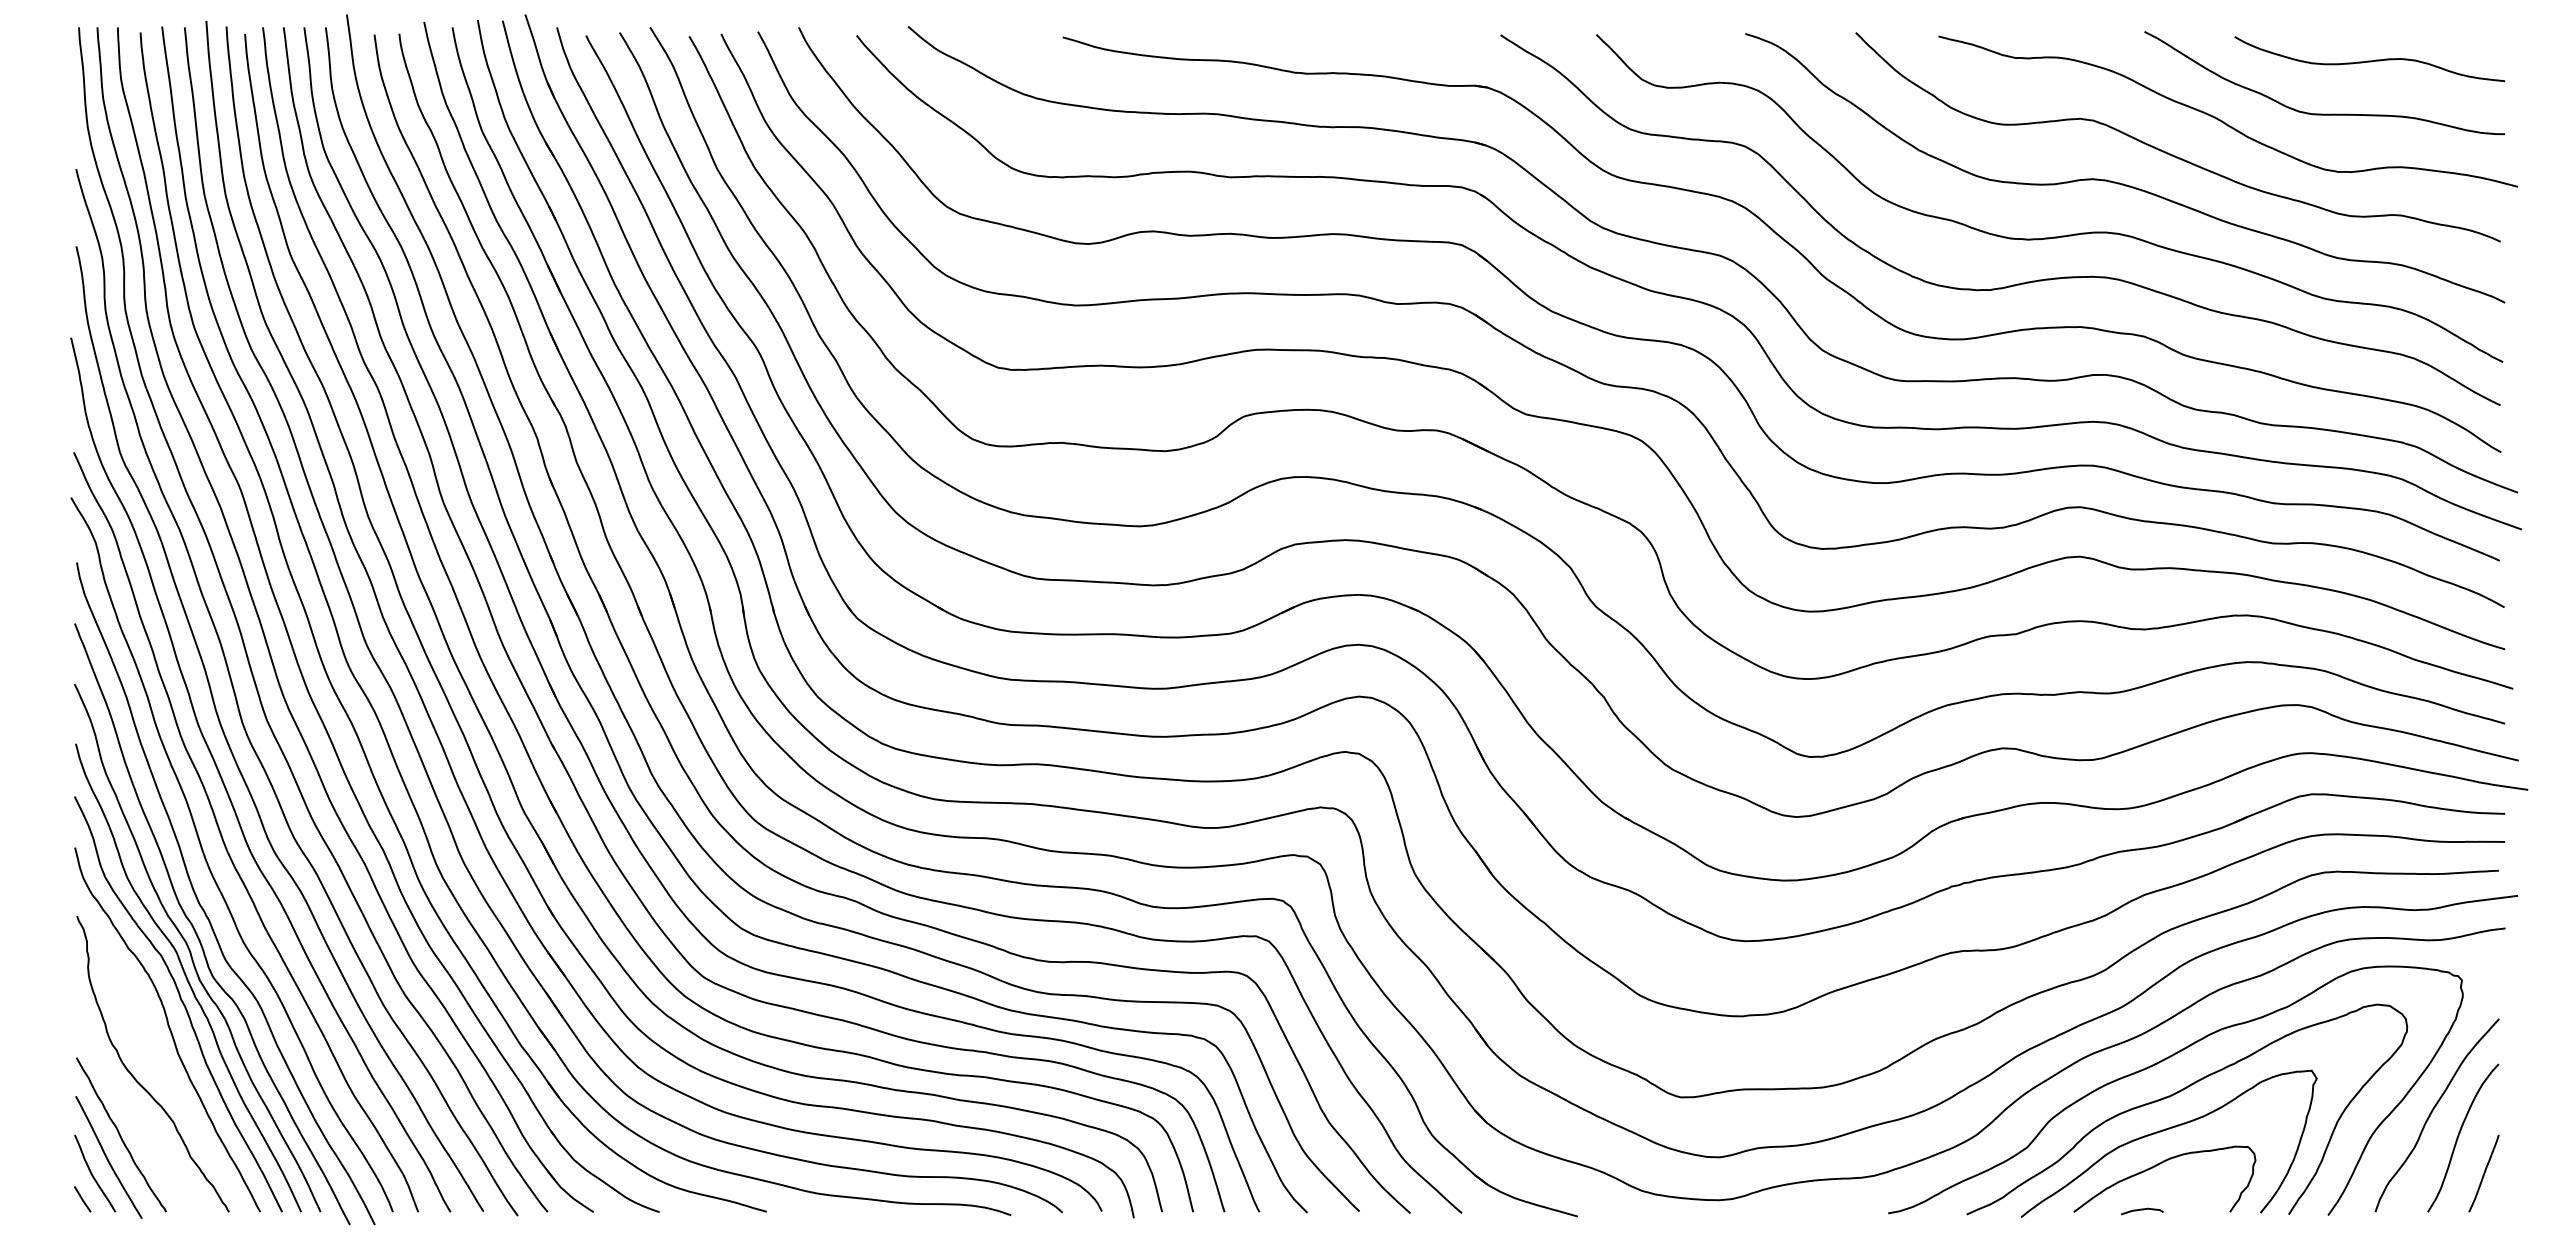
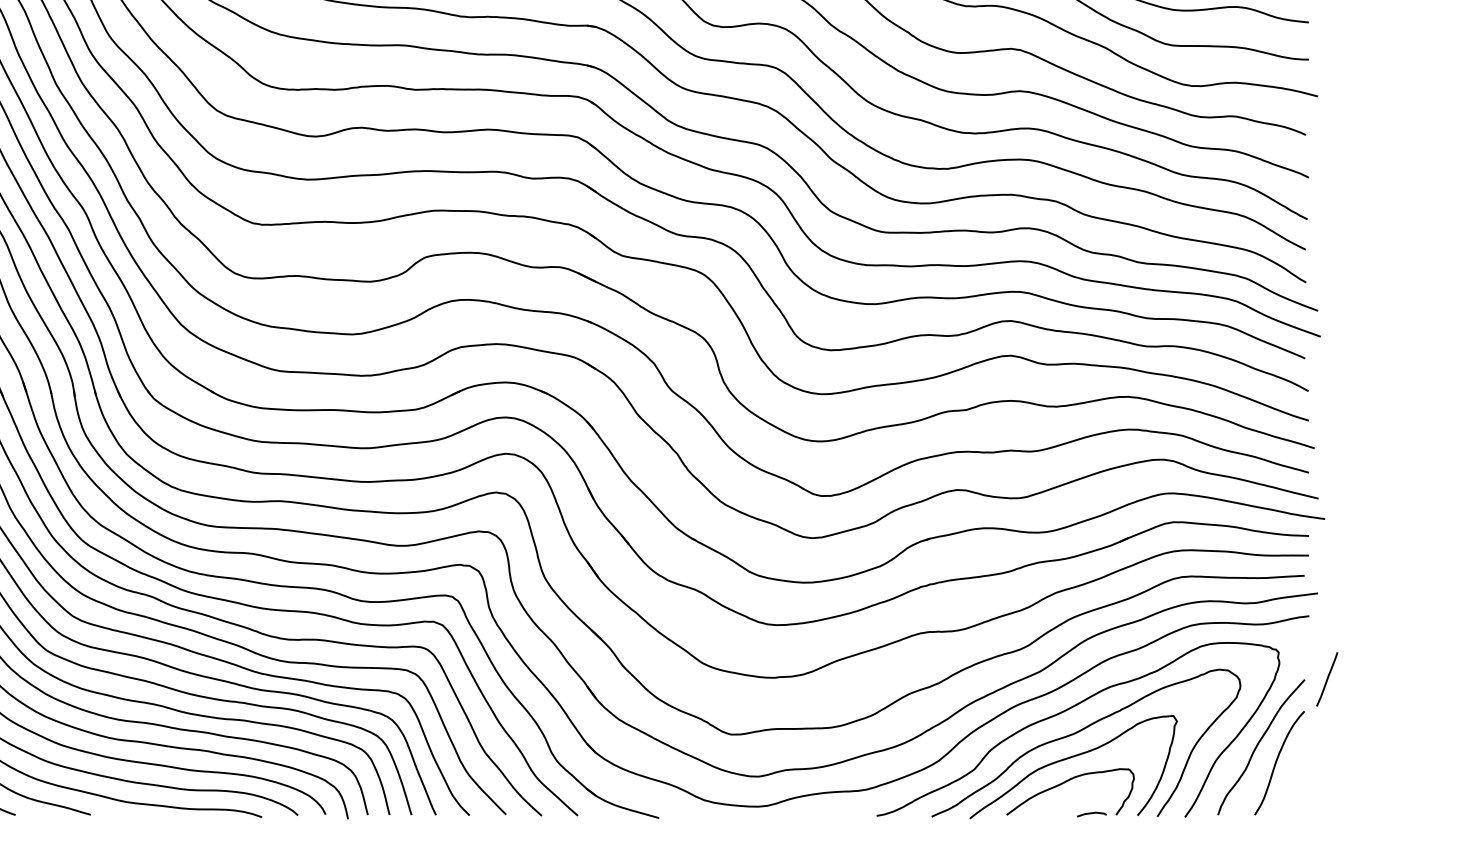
line: (2483, 1173) -> (1326, 679), moved
curve: (2142, 1210) -> (1092, 813), moved

